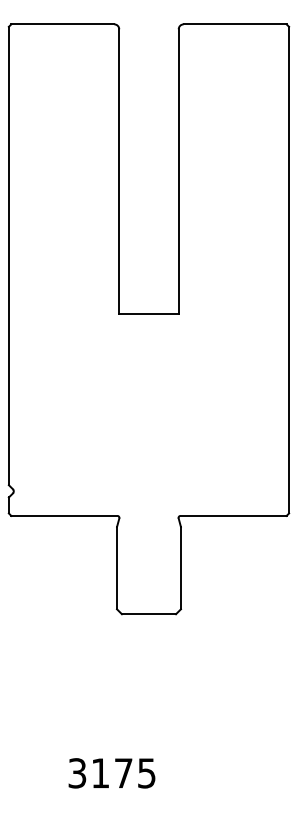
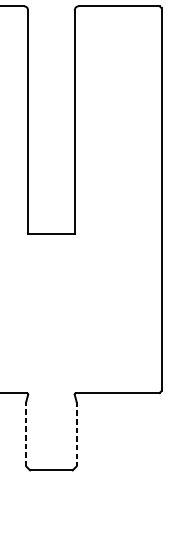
line: (117, 567) -> (26, 433), solid -> dashed
line: (180, 568) -> (76, 434), solid -> dashed

